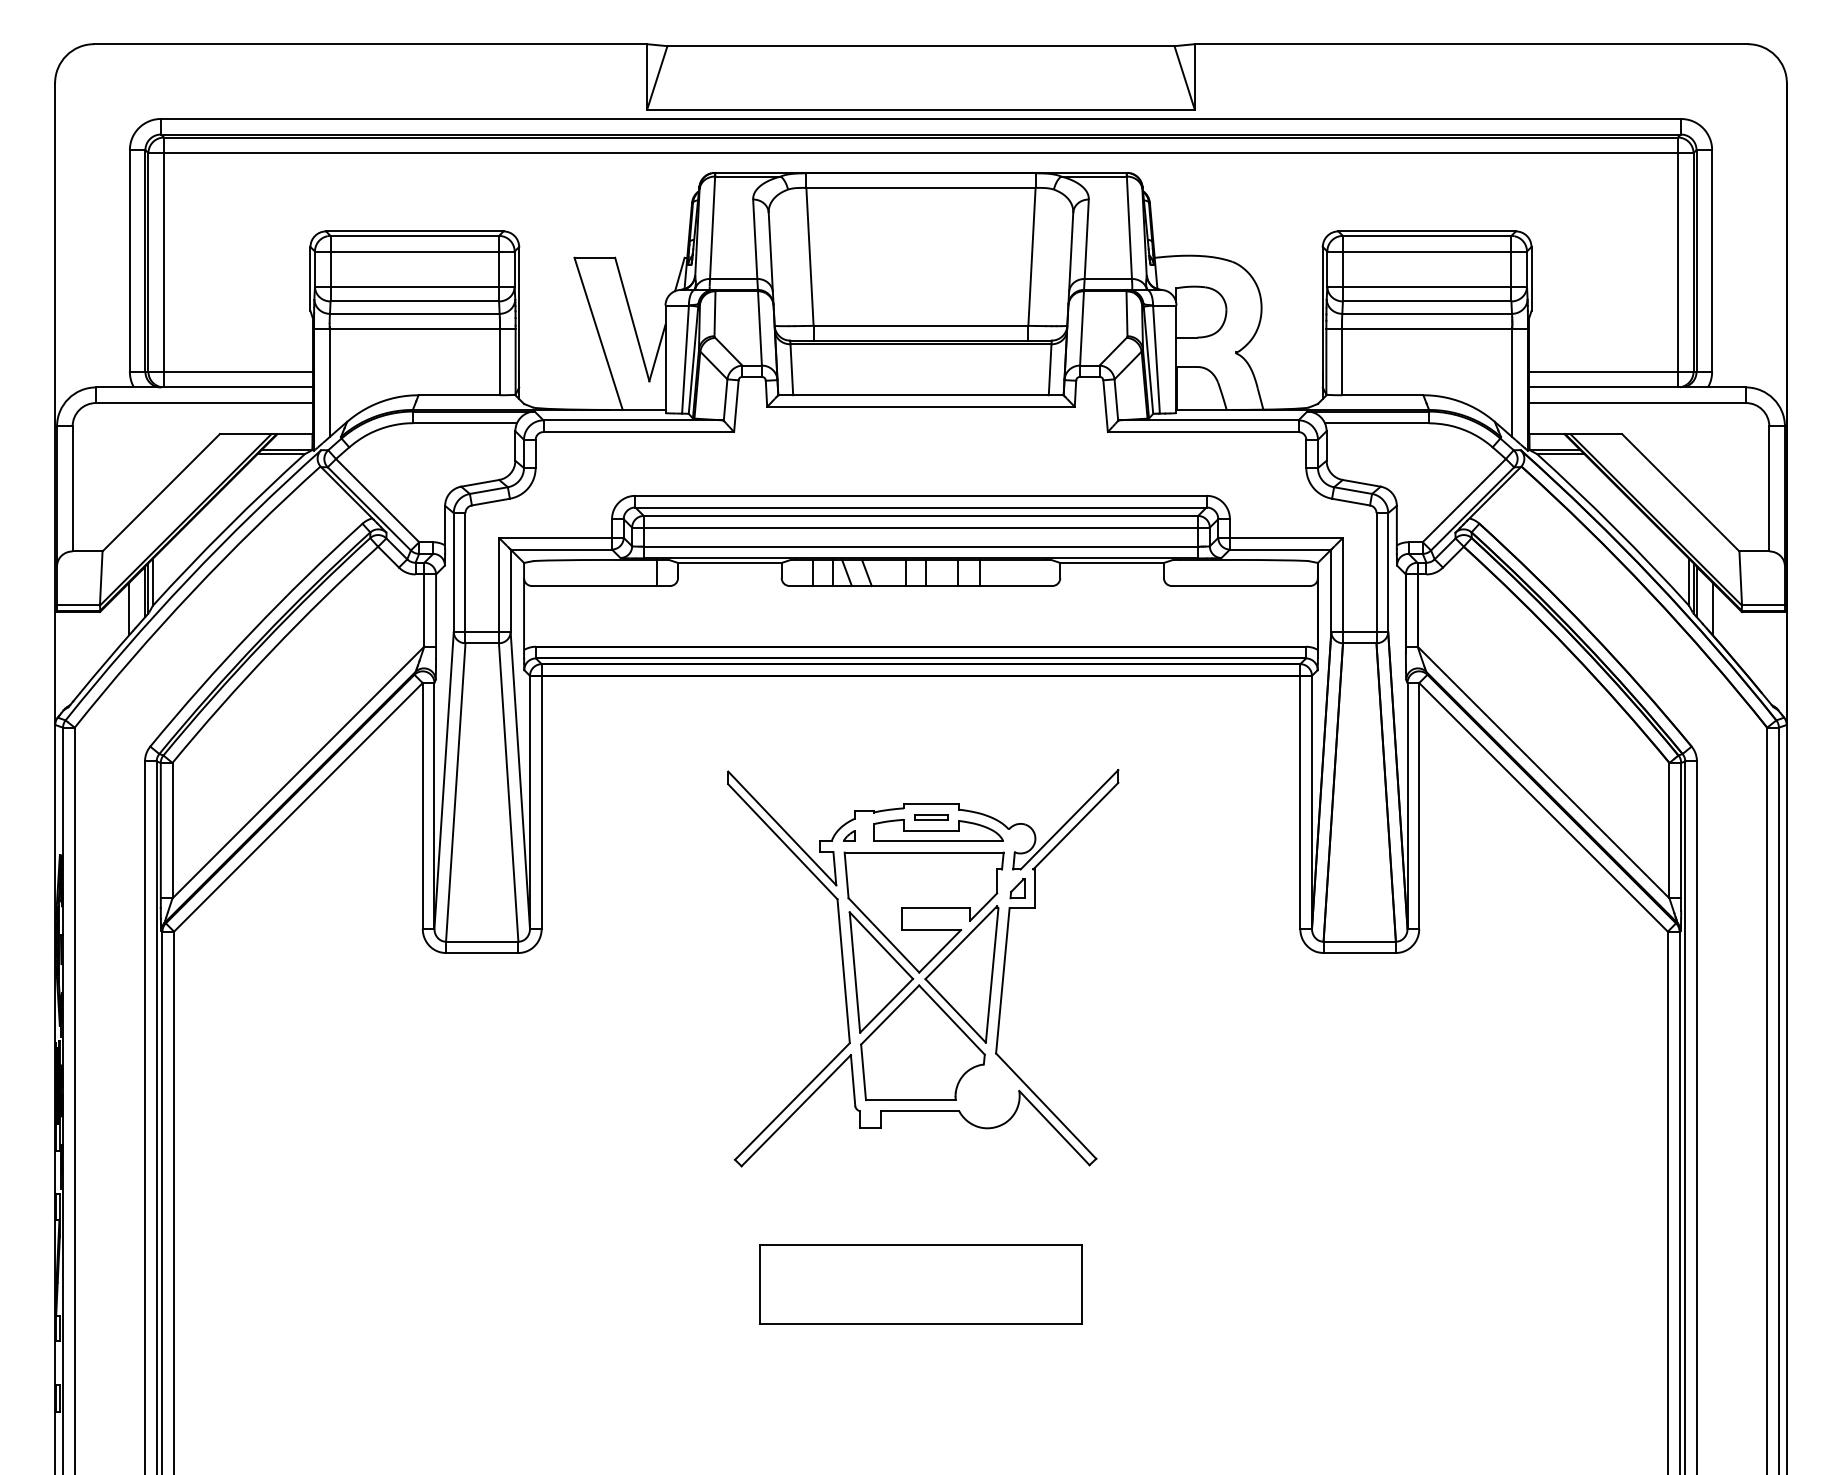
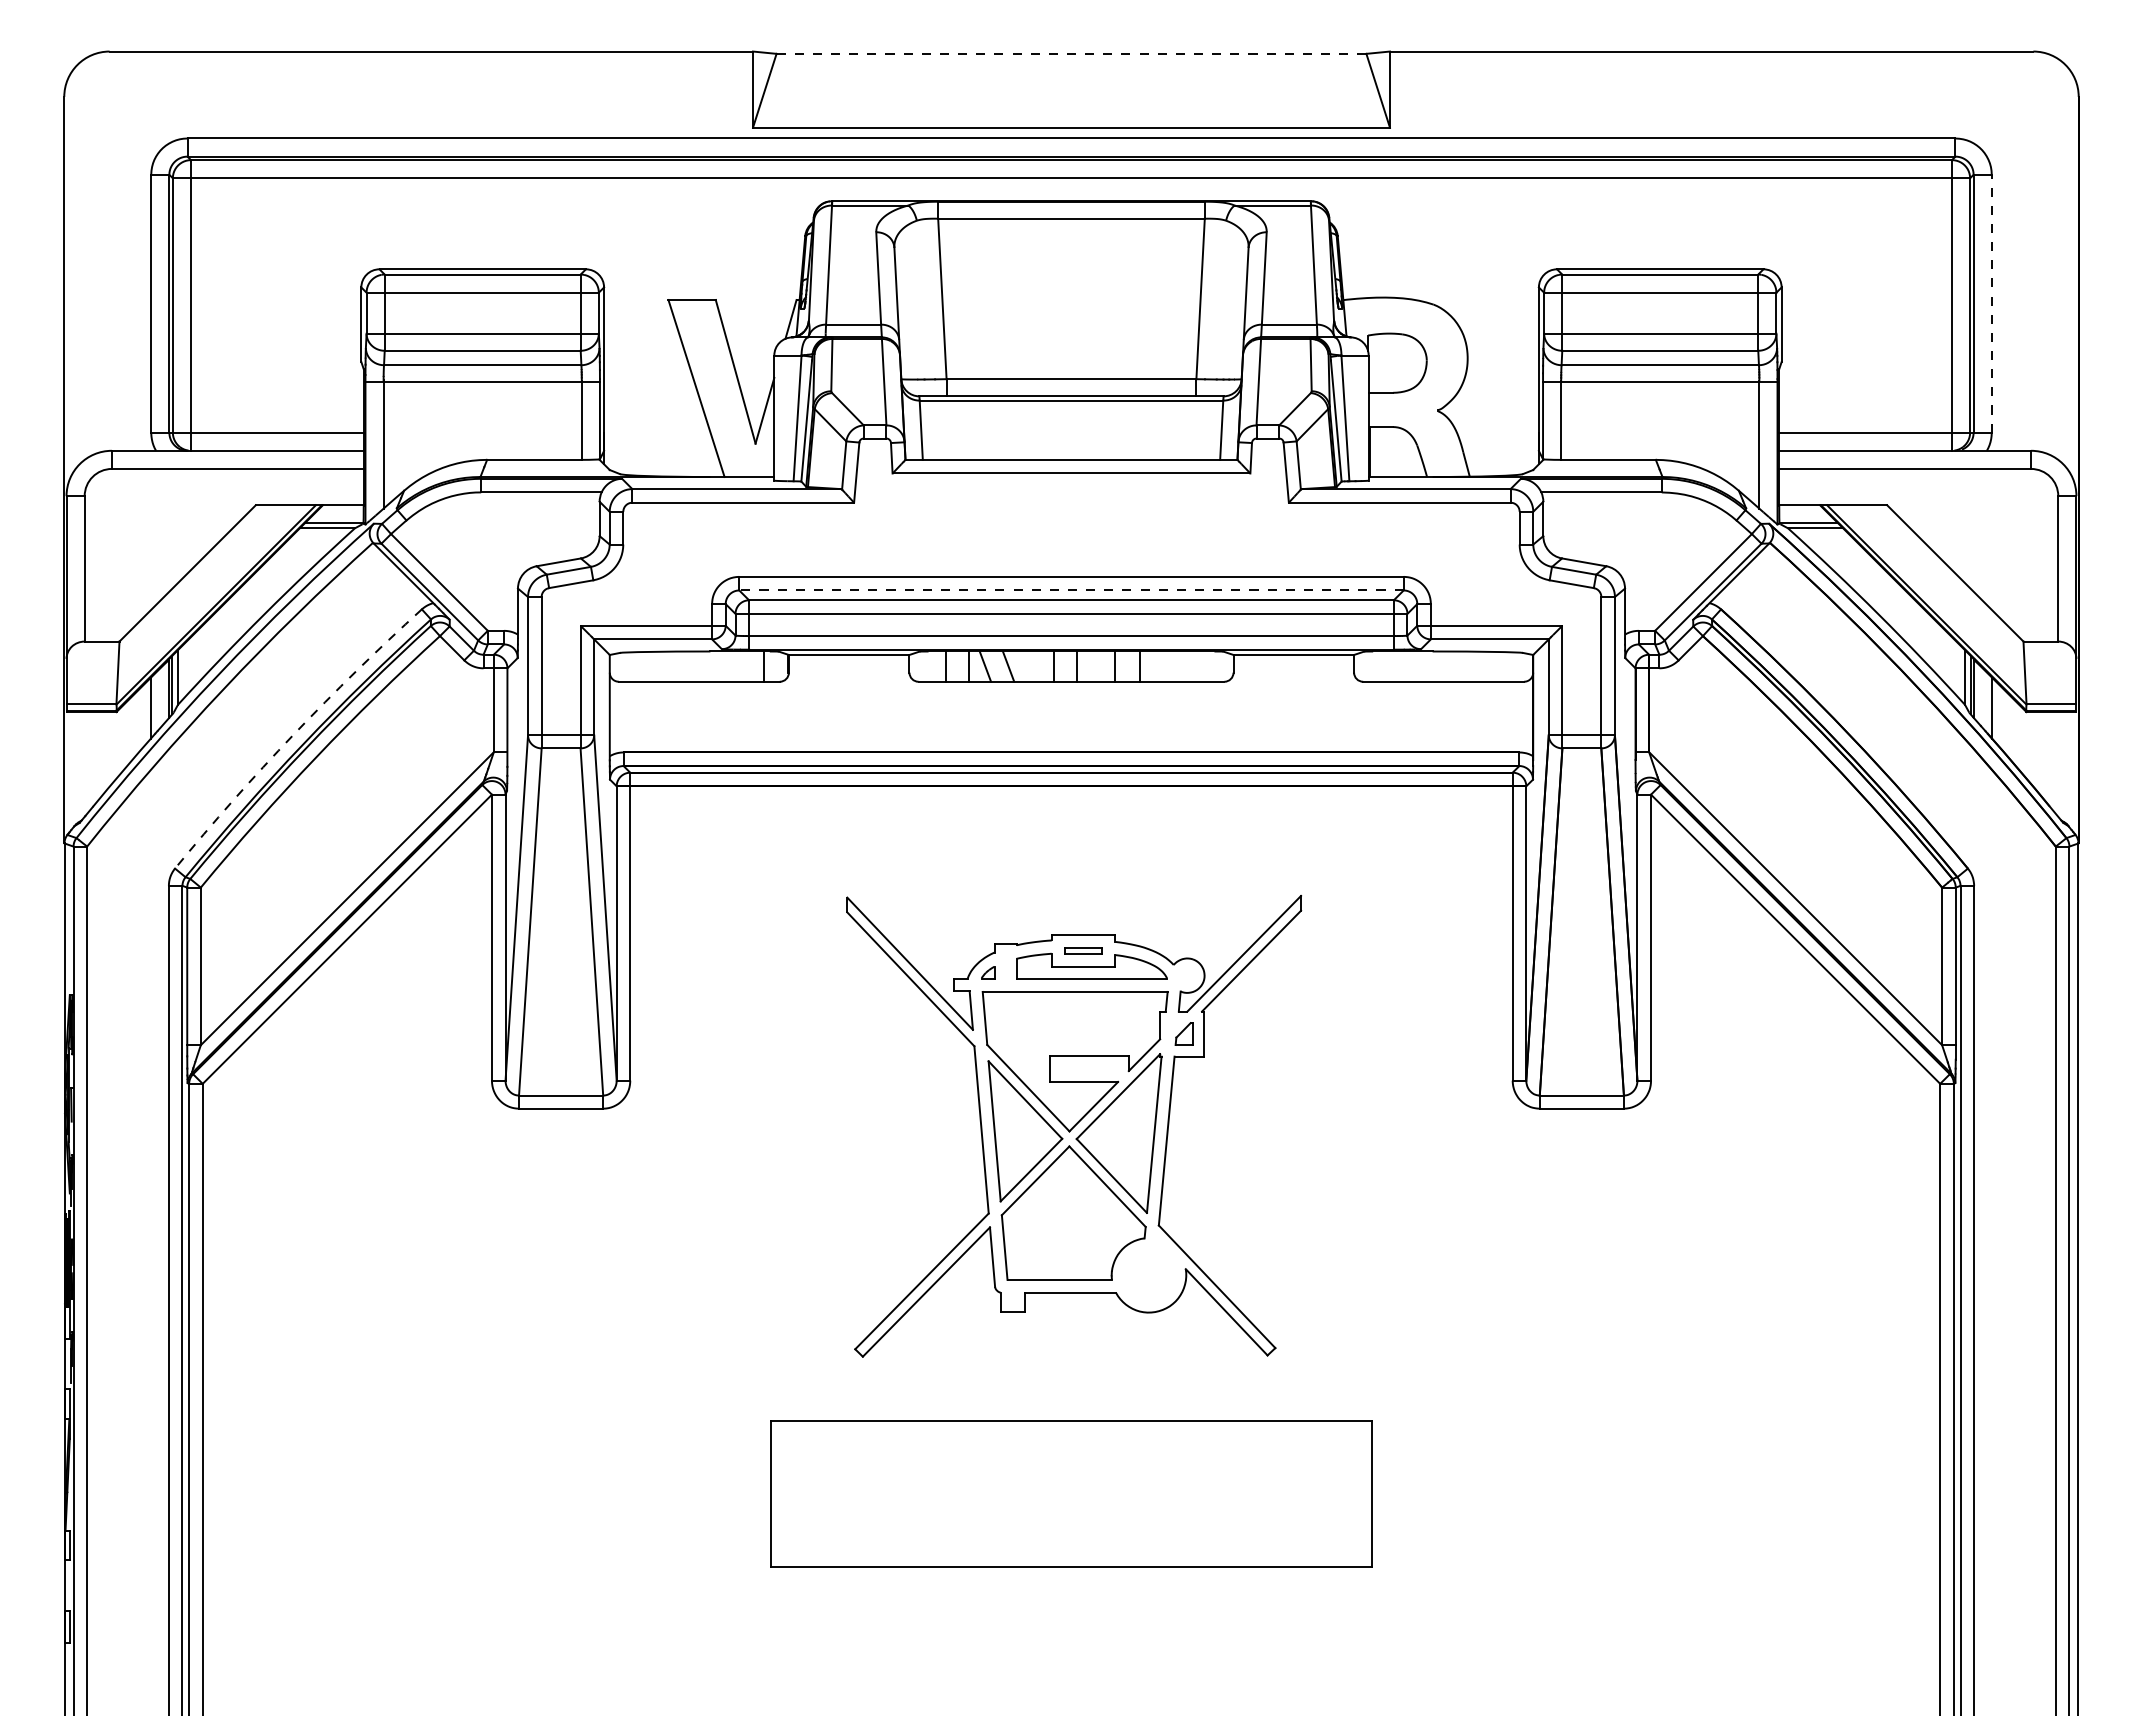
line: (921, 45) -> (1071, 53), solid -> dashed
line: (1711, 260) -> (1991, 303), solid -> dashed
line: (920, 507) -> (1070, 590), solid -> dashed
arc: (252, 631) -> (293, 734), solid -> dashed
part: (921, 1283) -> (1071, 1493), size x1.6

